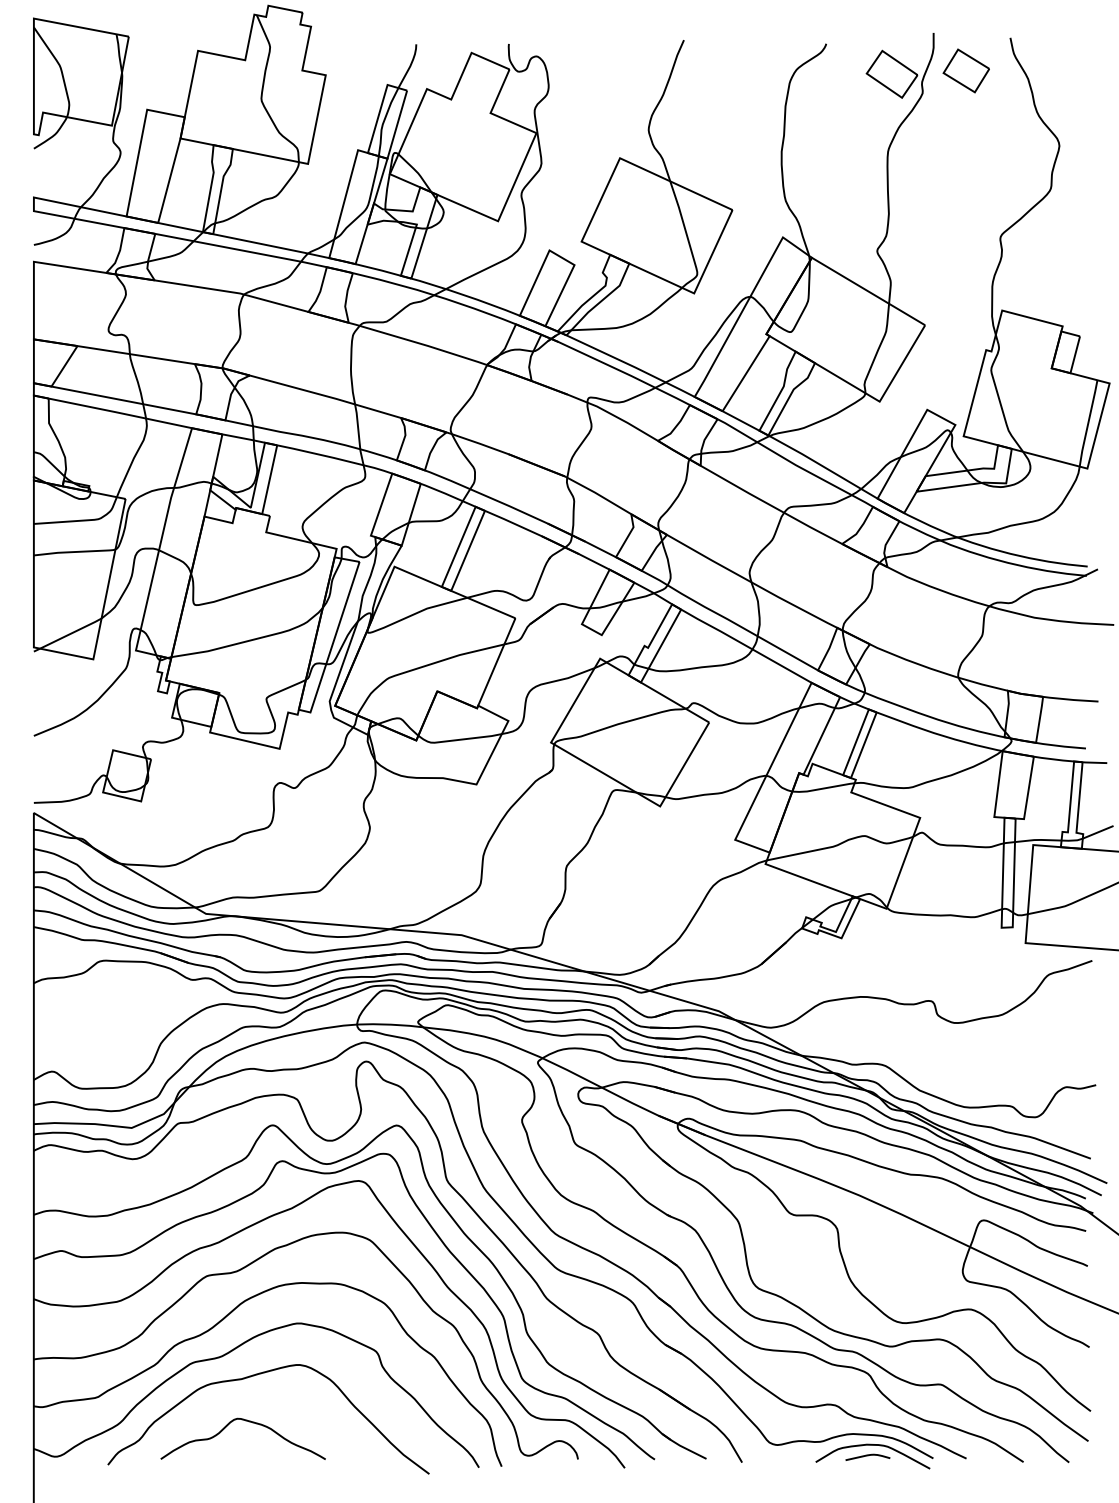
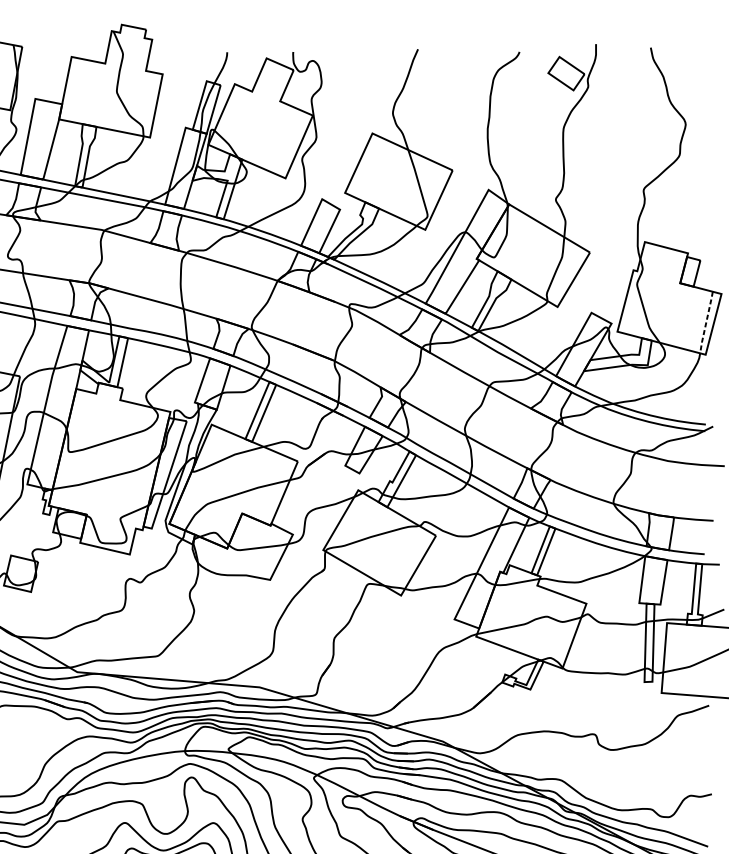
part: (965, 70) -> (618, 70), removed
line: (1088, 423) -> (706, 322), solid -> dashed

